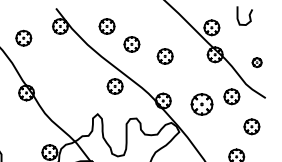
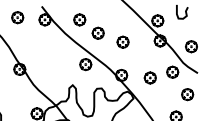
part: (23, 38) -> (17, 17), moved
part: (257, 62) -> (191, 46), size x1.67
part: (200, 103) -> (149, 77), size x0.71

